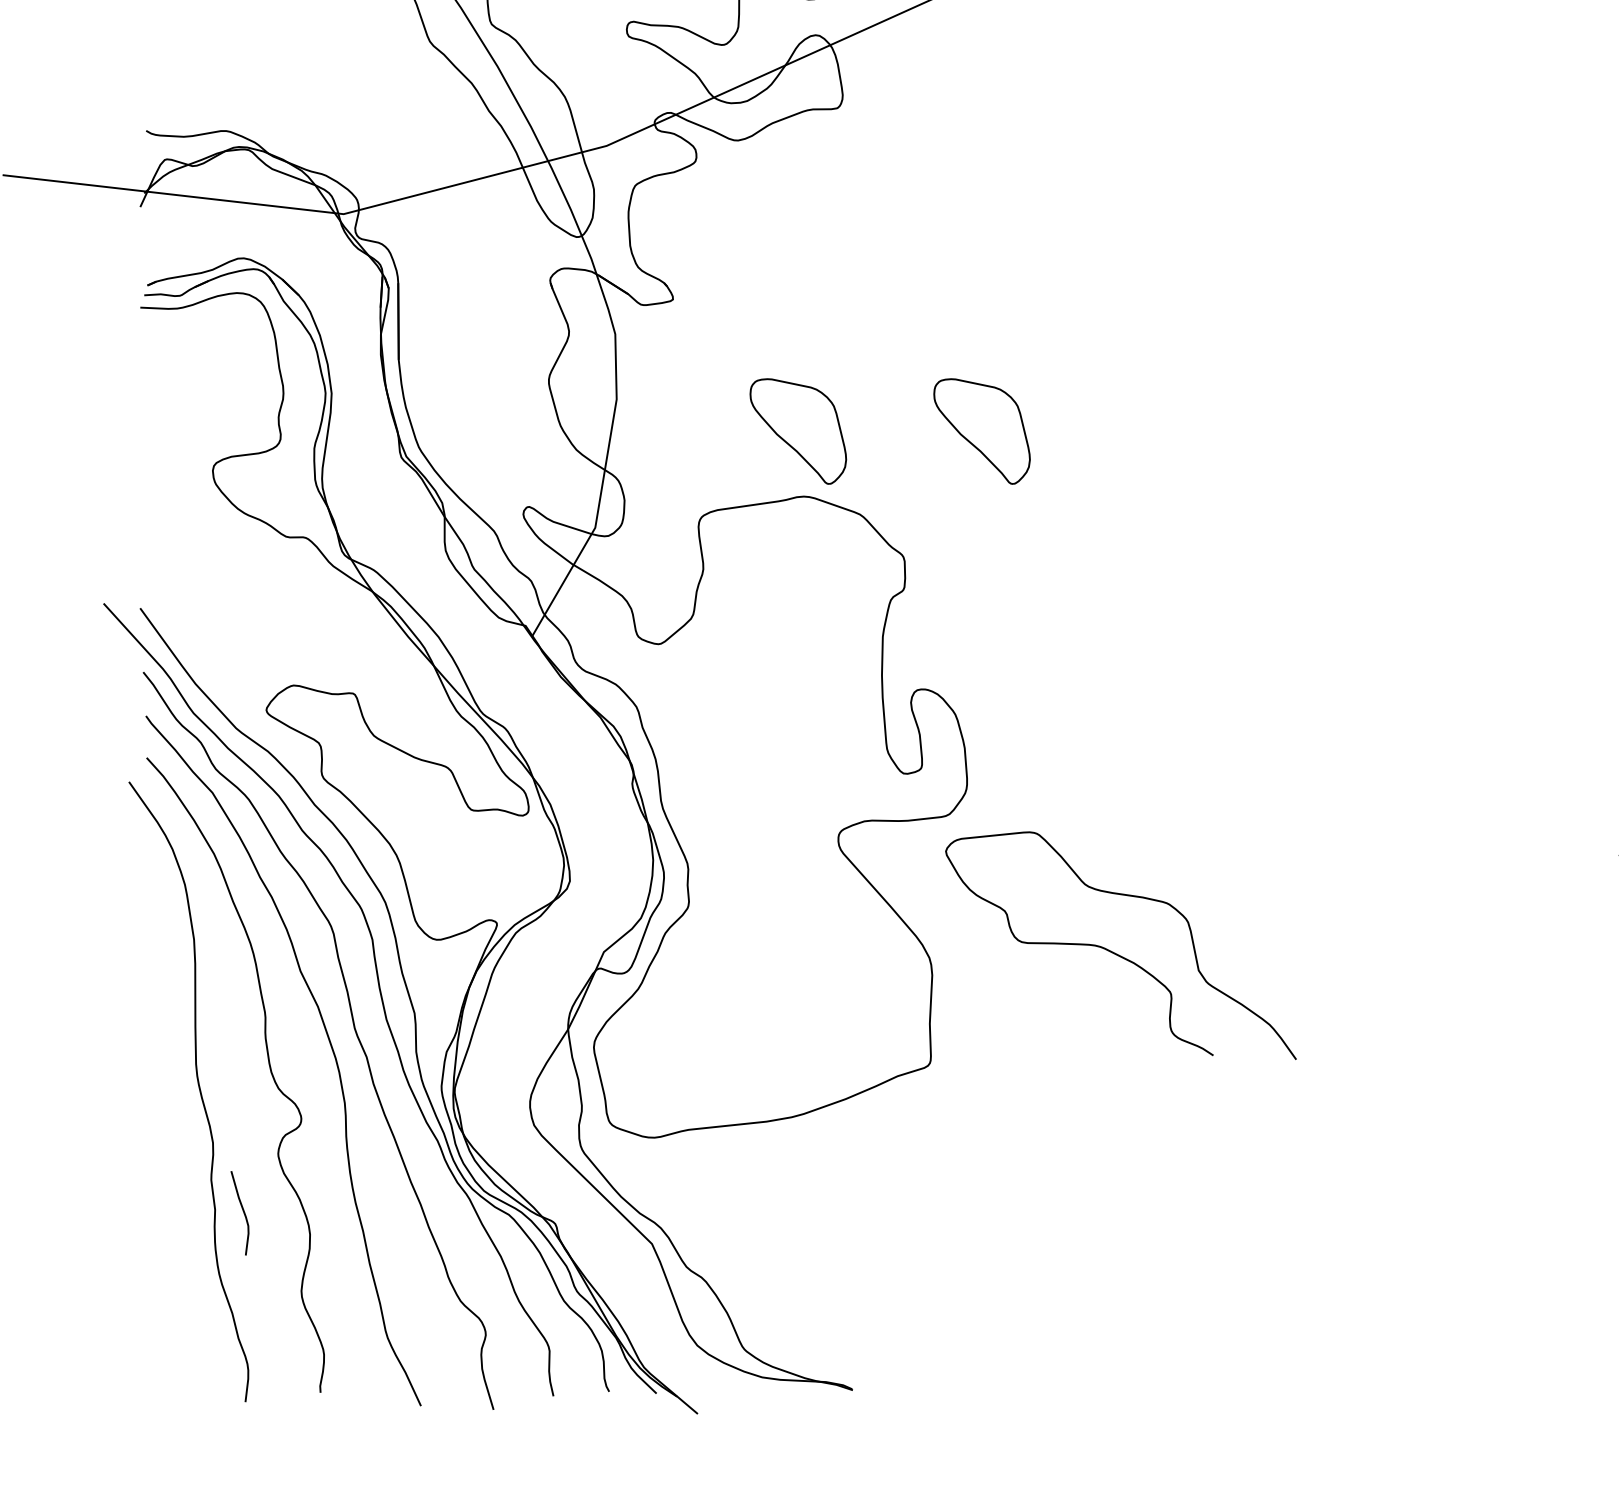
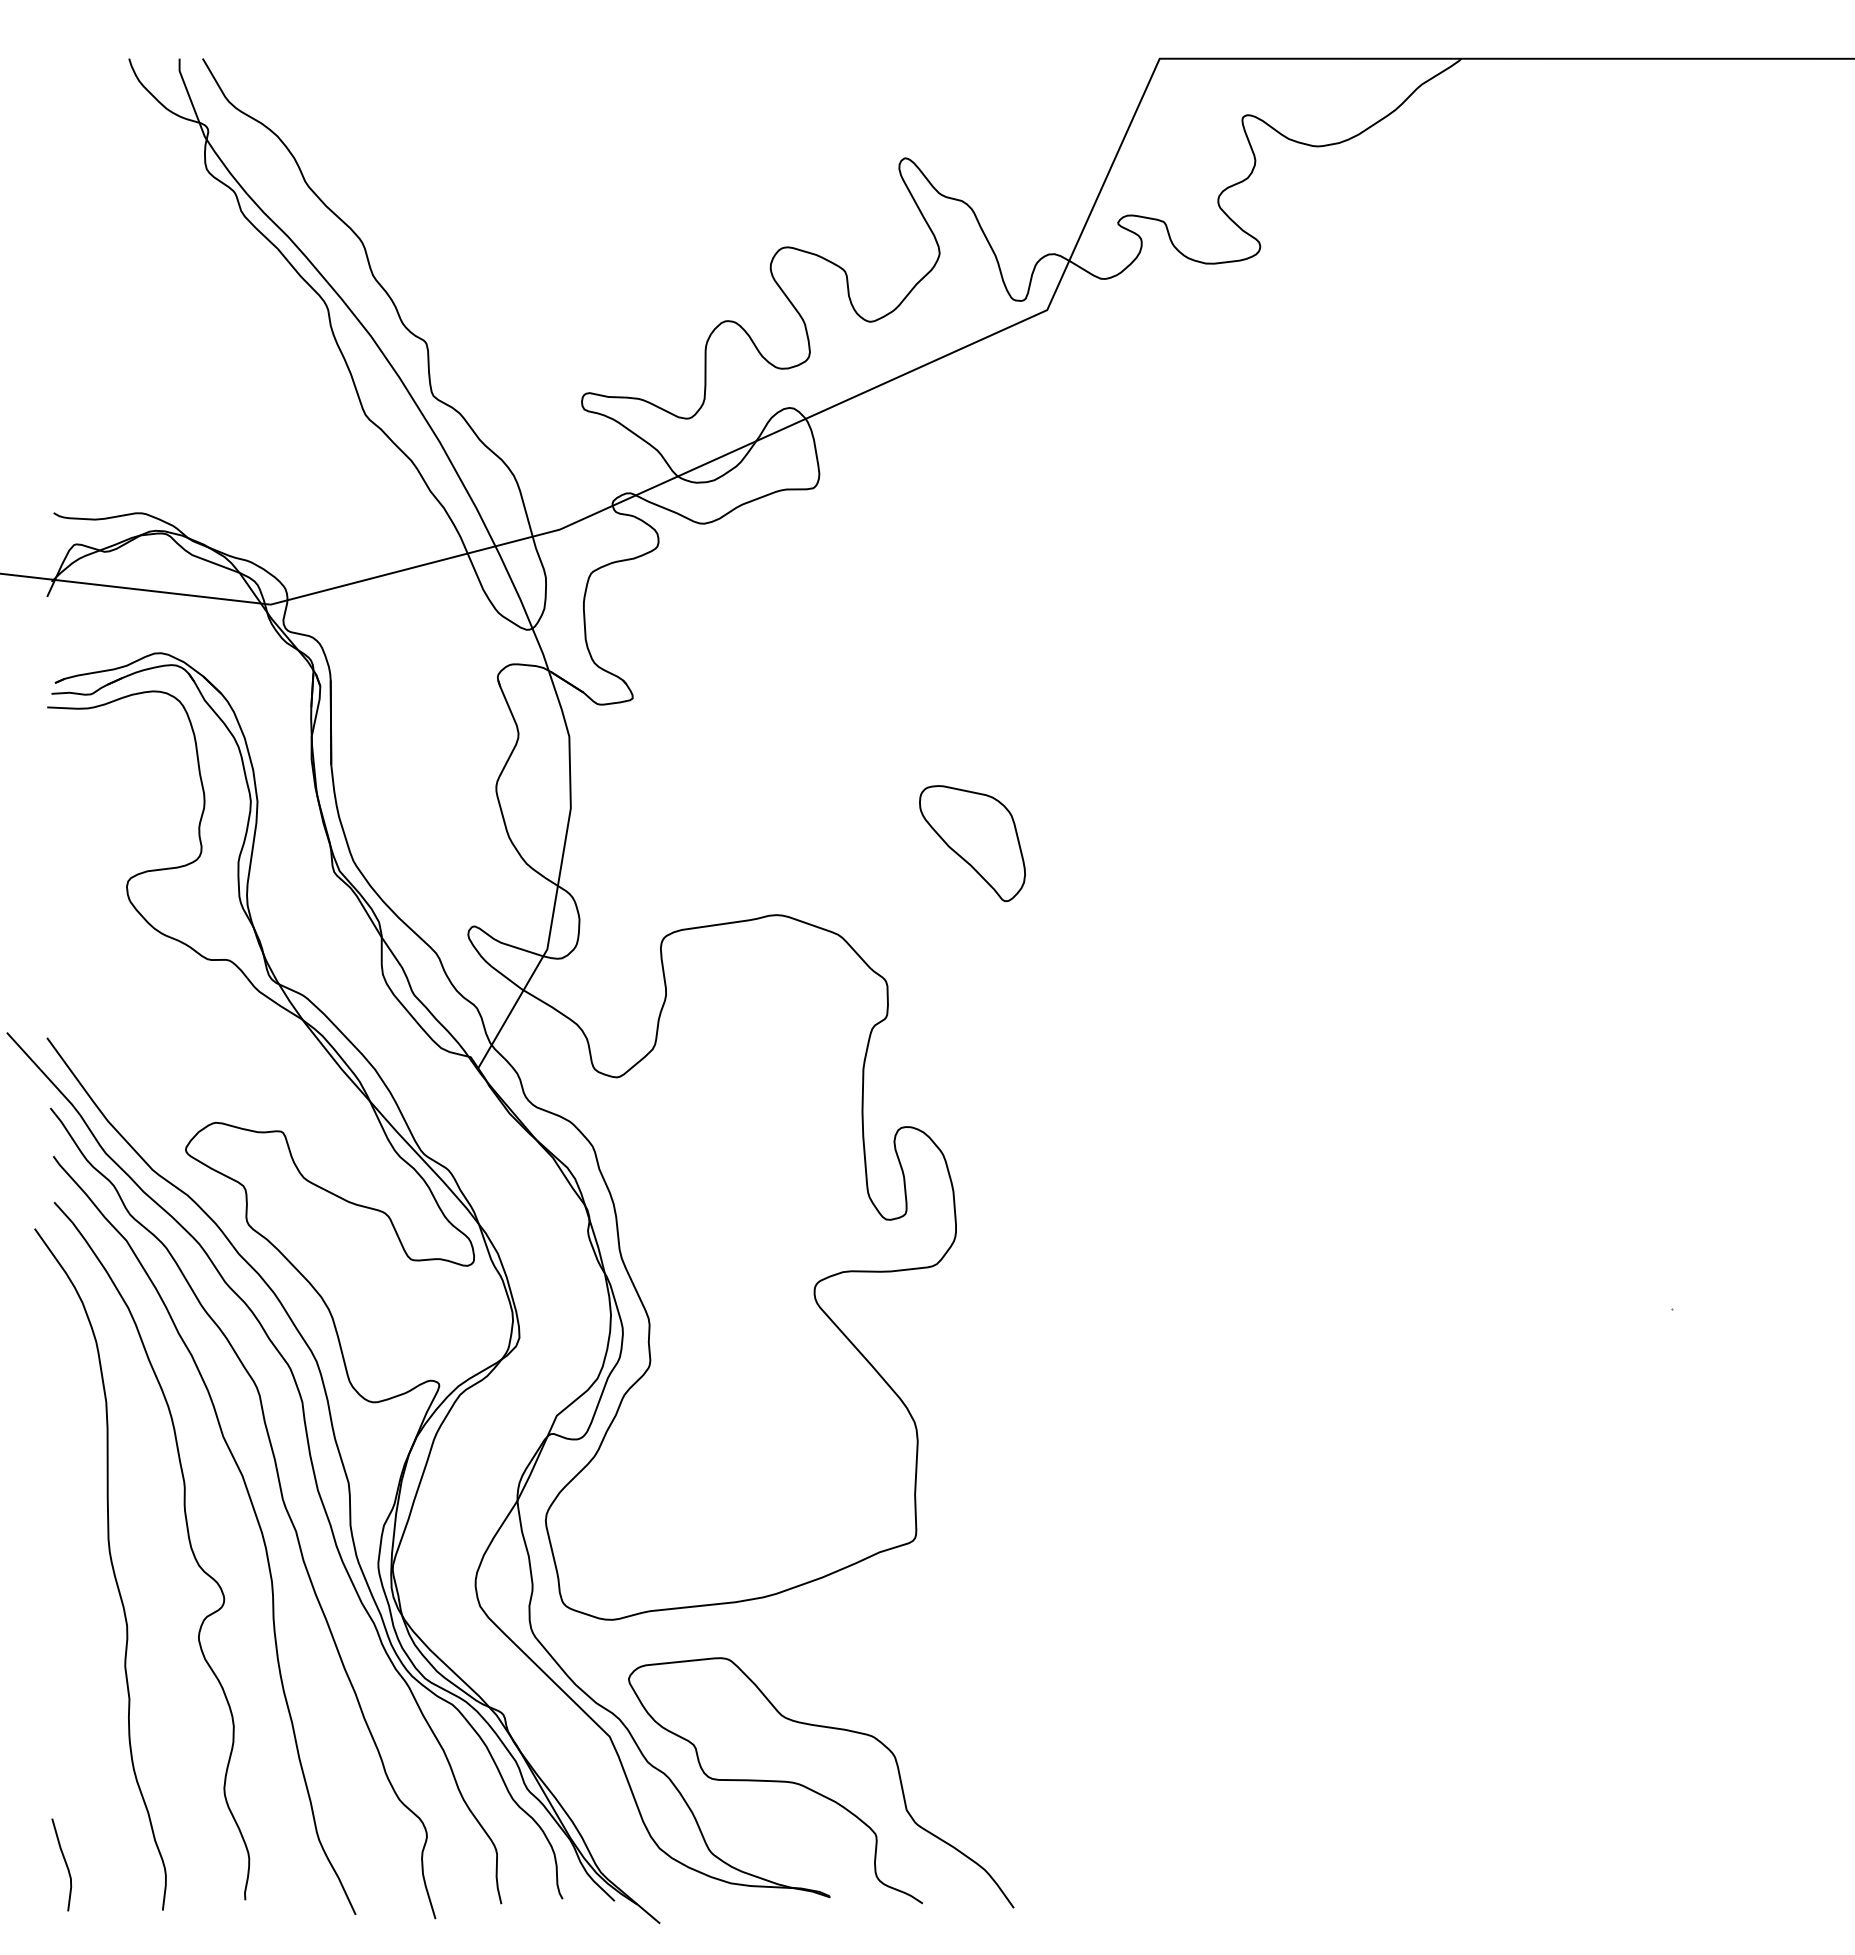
part: (798, 431) -> (770, 843), removed
curve: (1116, 953) -> (816, 1791), moved
curve: (242, 1211) -> (64, 1862), moved

